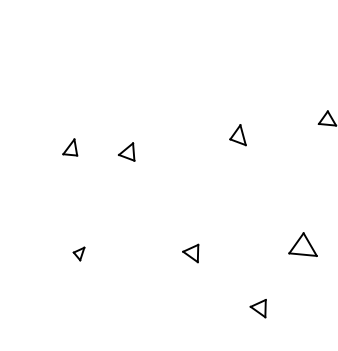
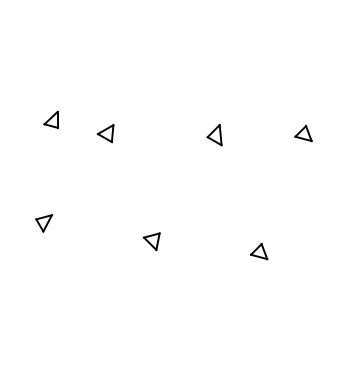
part: (302, 246) -> (259, 251), size x0.62
part: (79, 254) -> (43, 223), size x1.43
part: (258, 309) -> (207, 305), removed

